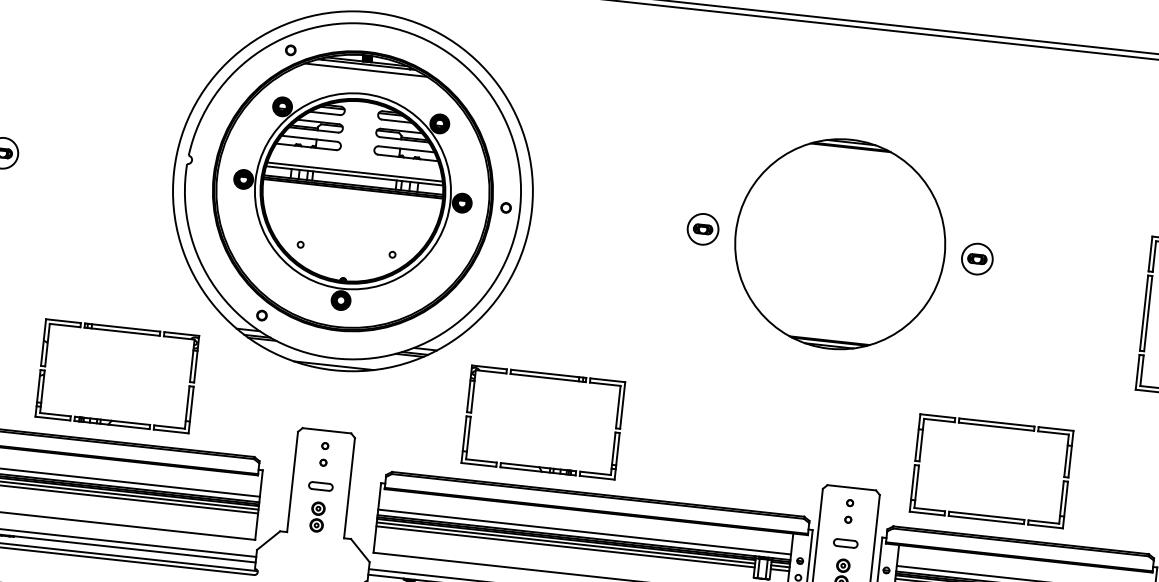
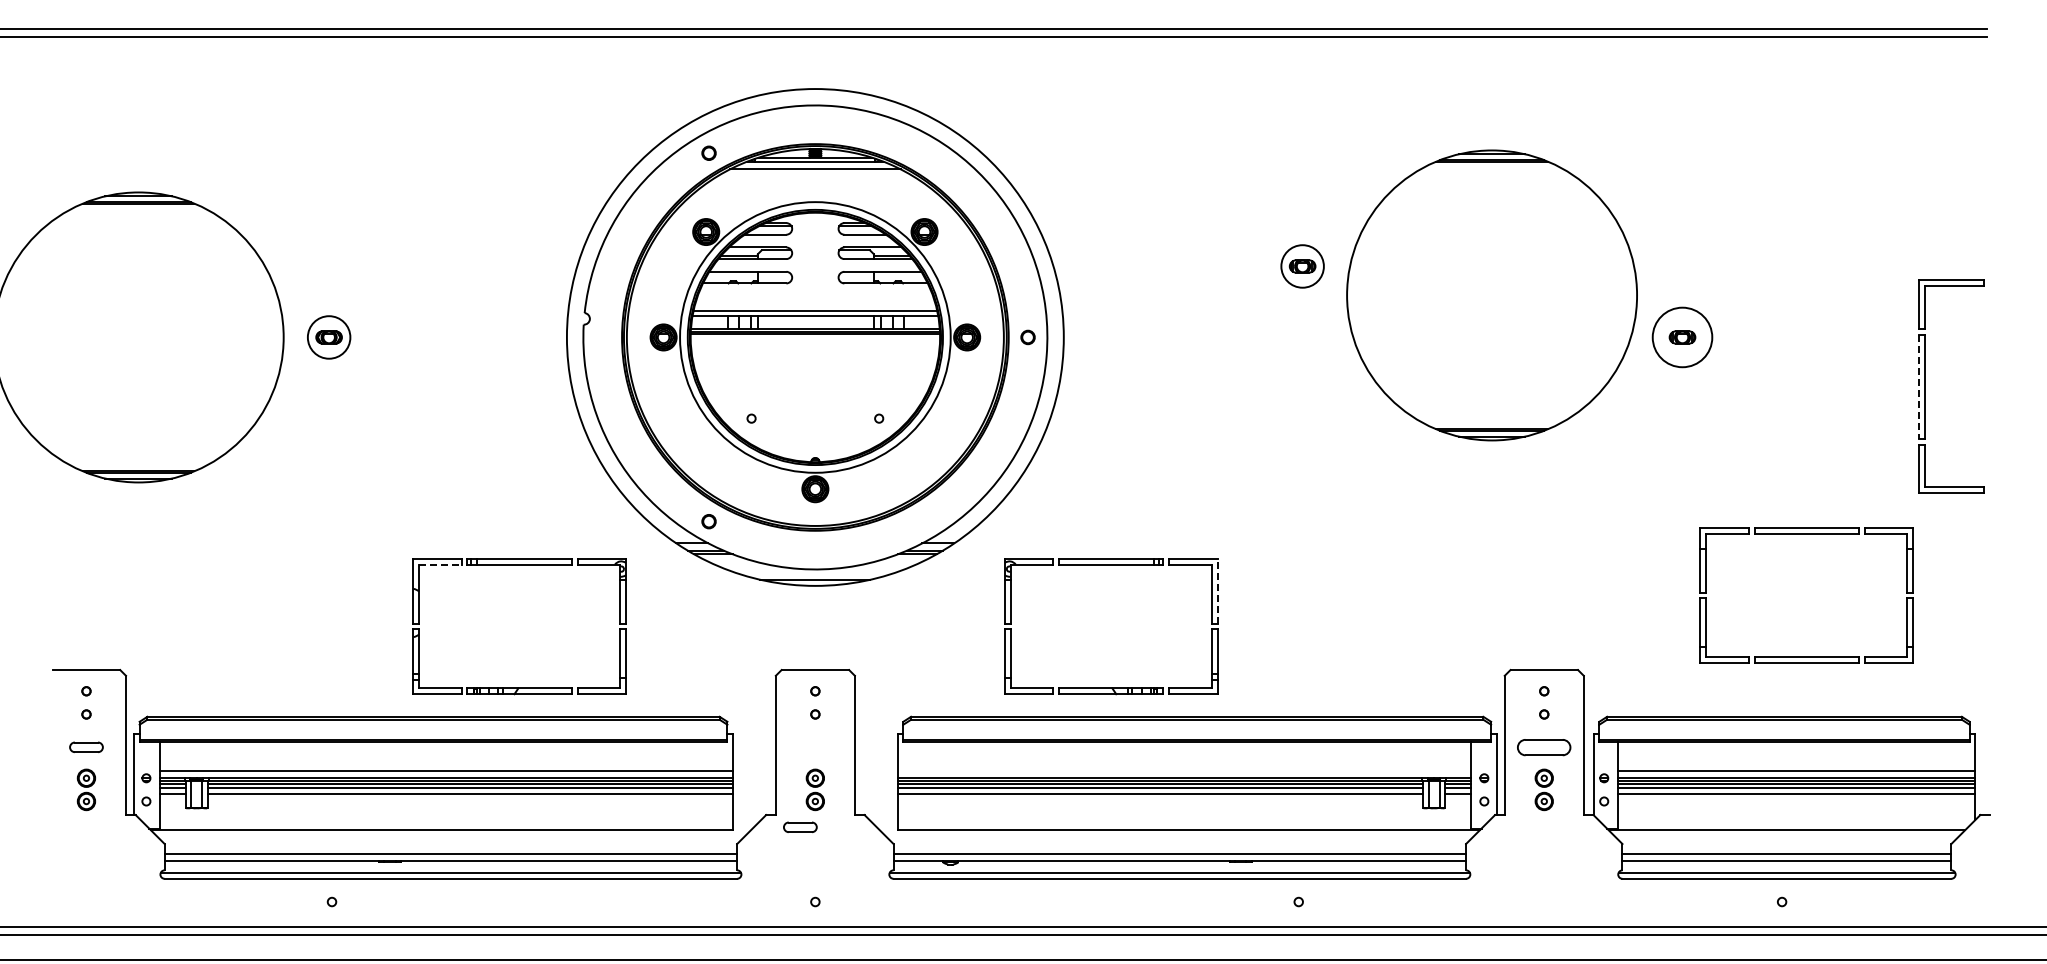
part: (702, 229) -> (1302, 266), moved
part: (839, 244) -> (1491, 295), moved
circle: (977, 259) -> (1682, 337), size x1.4
line: (1144, 313) -> (1919, 387), solid -> dashed
line: (65, 325) -> (440, 564), solid -> dashed
line: (622, 404) -> (1217, 590), solid -> dashed
part: (996, 427) -> (1806, 534), moved
part: (321, 485) -> (800, 826), moved
line: (584, 531) -> (1183, 770), removed
part: (845, 542) -> (1544, 746), size x1.6

